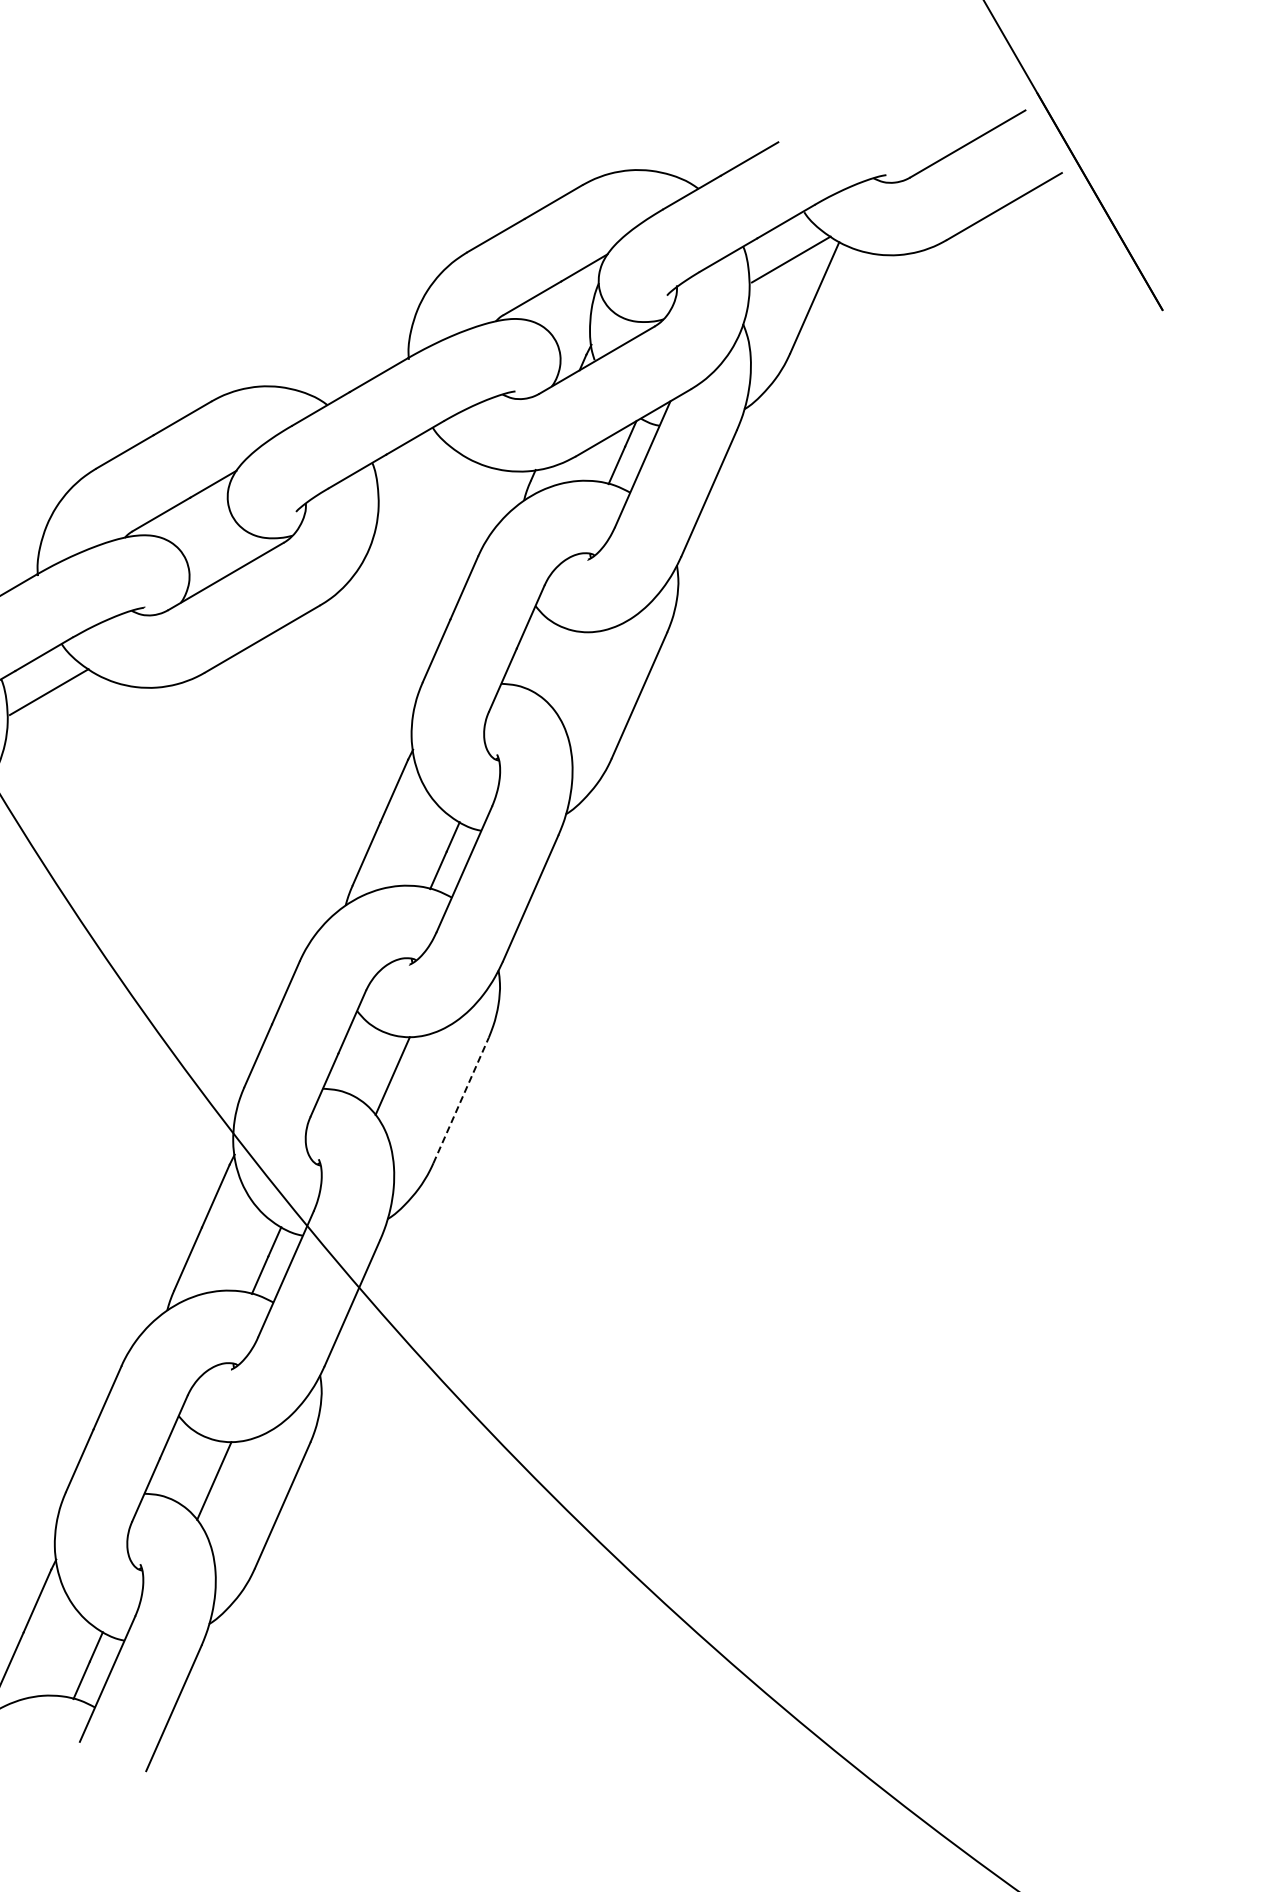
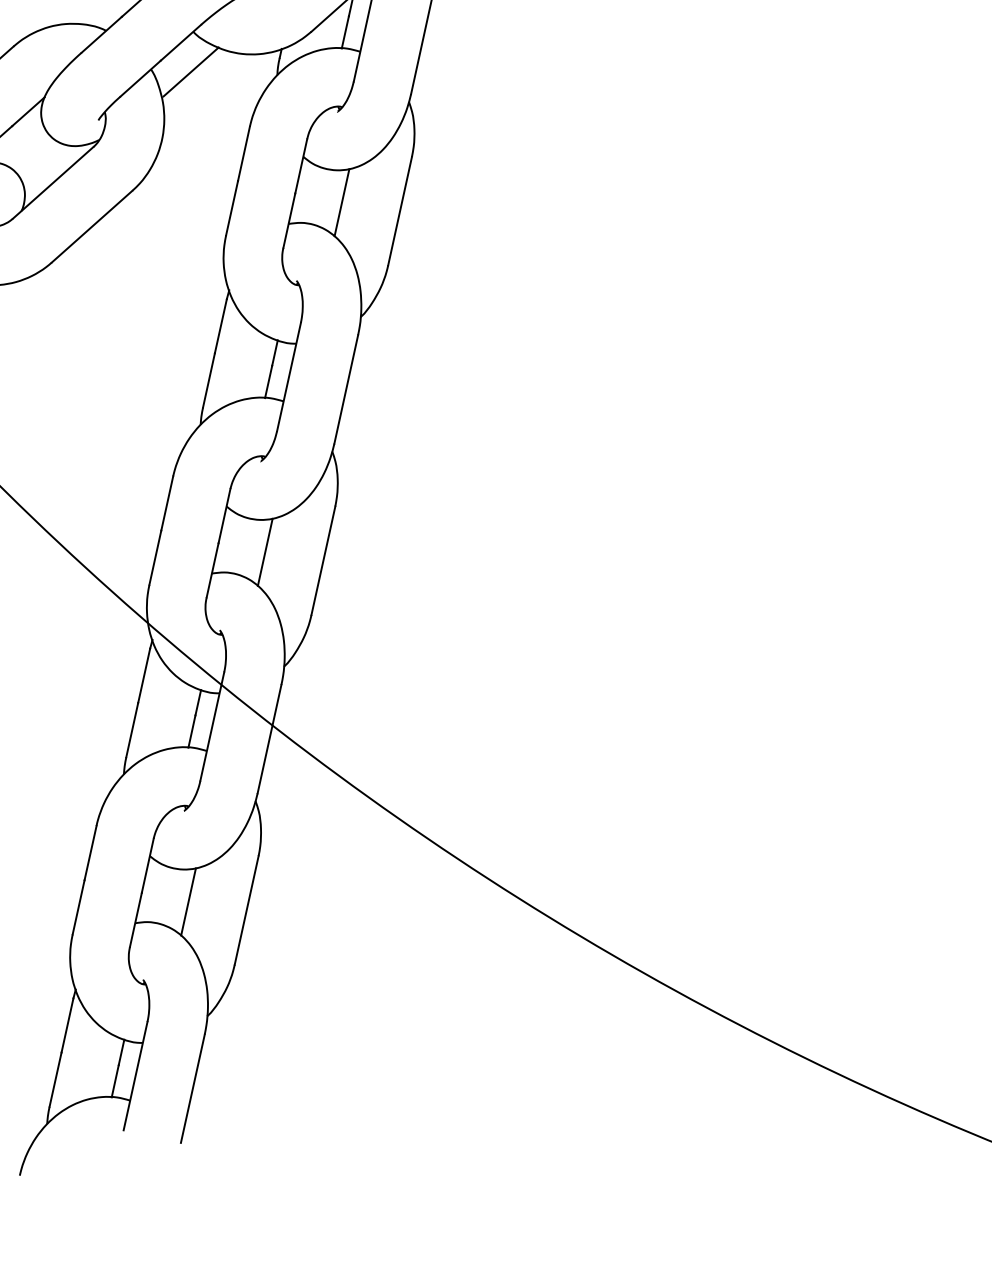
line: (419, 475) -> (190, 71), added
line: (571, 670) -> (342, 202), added
line: (461, 1100) -> (323, 560), dashed -> solid

